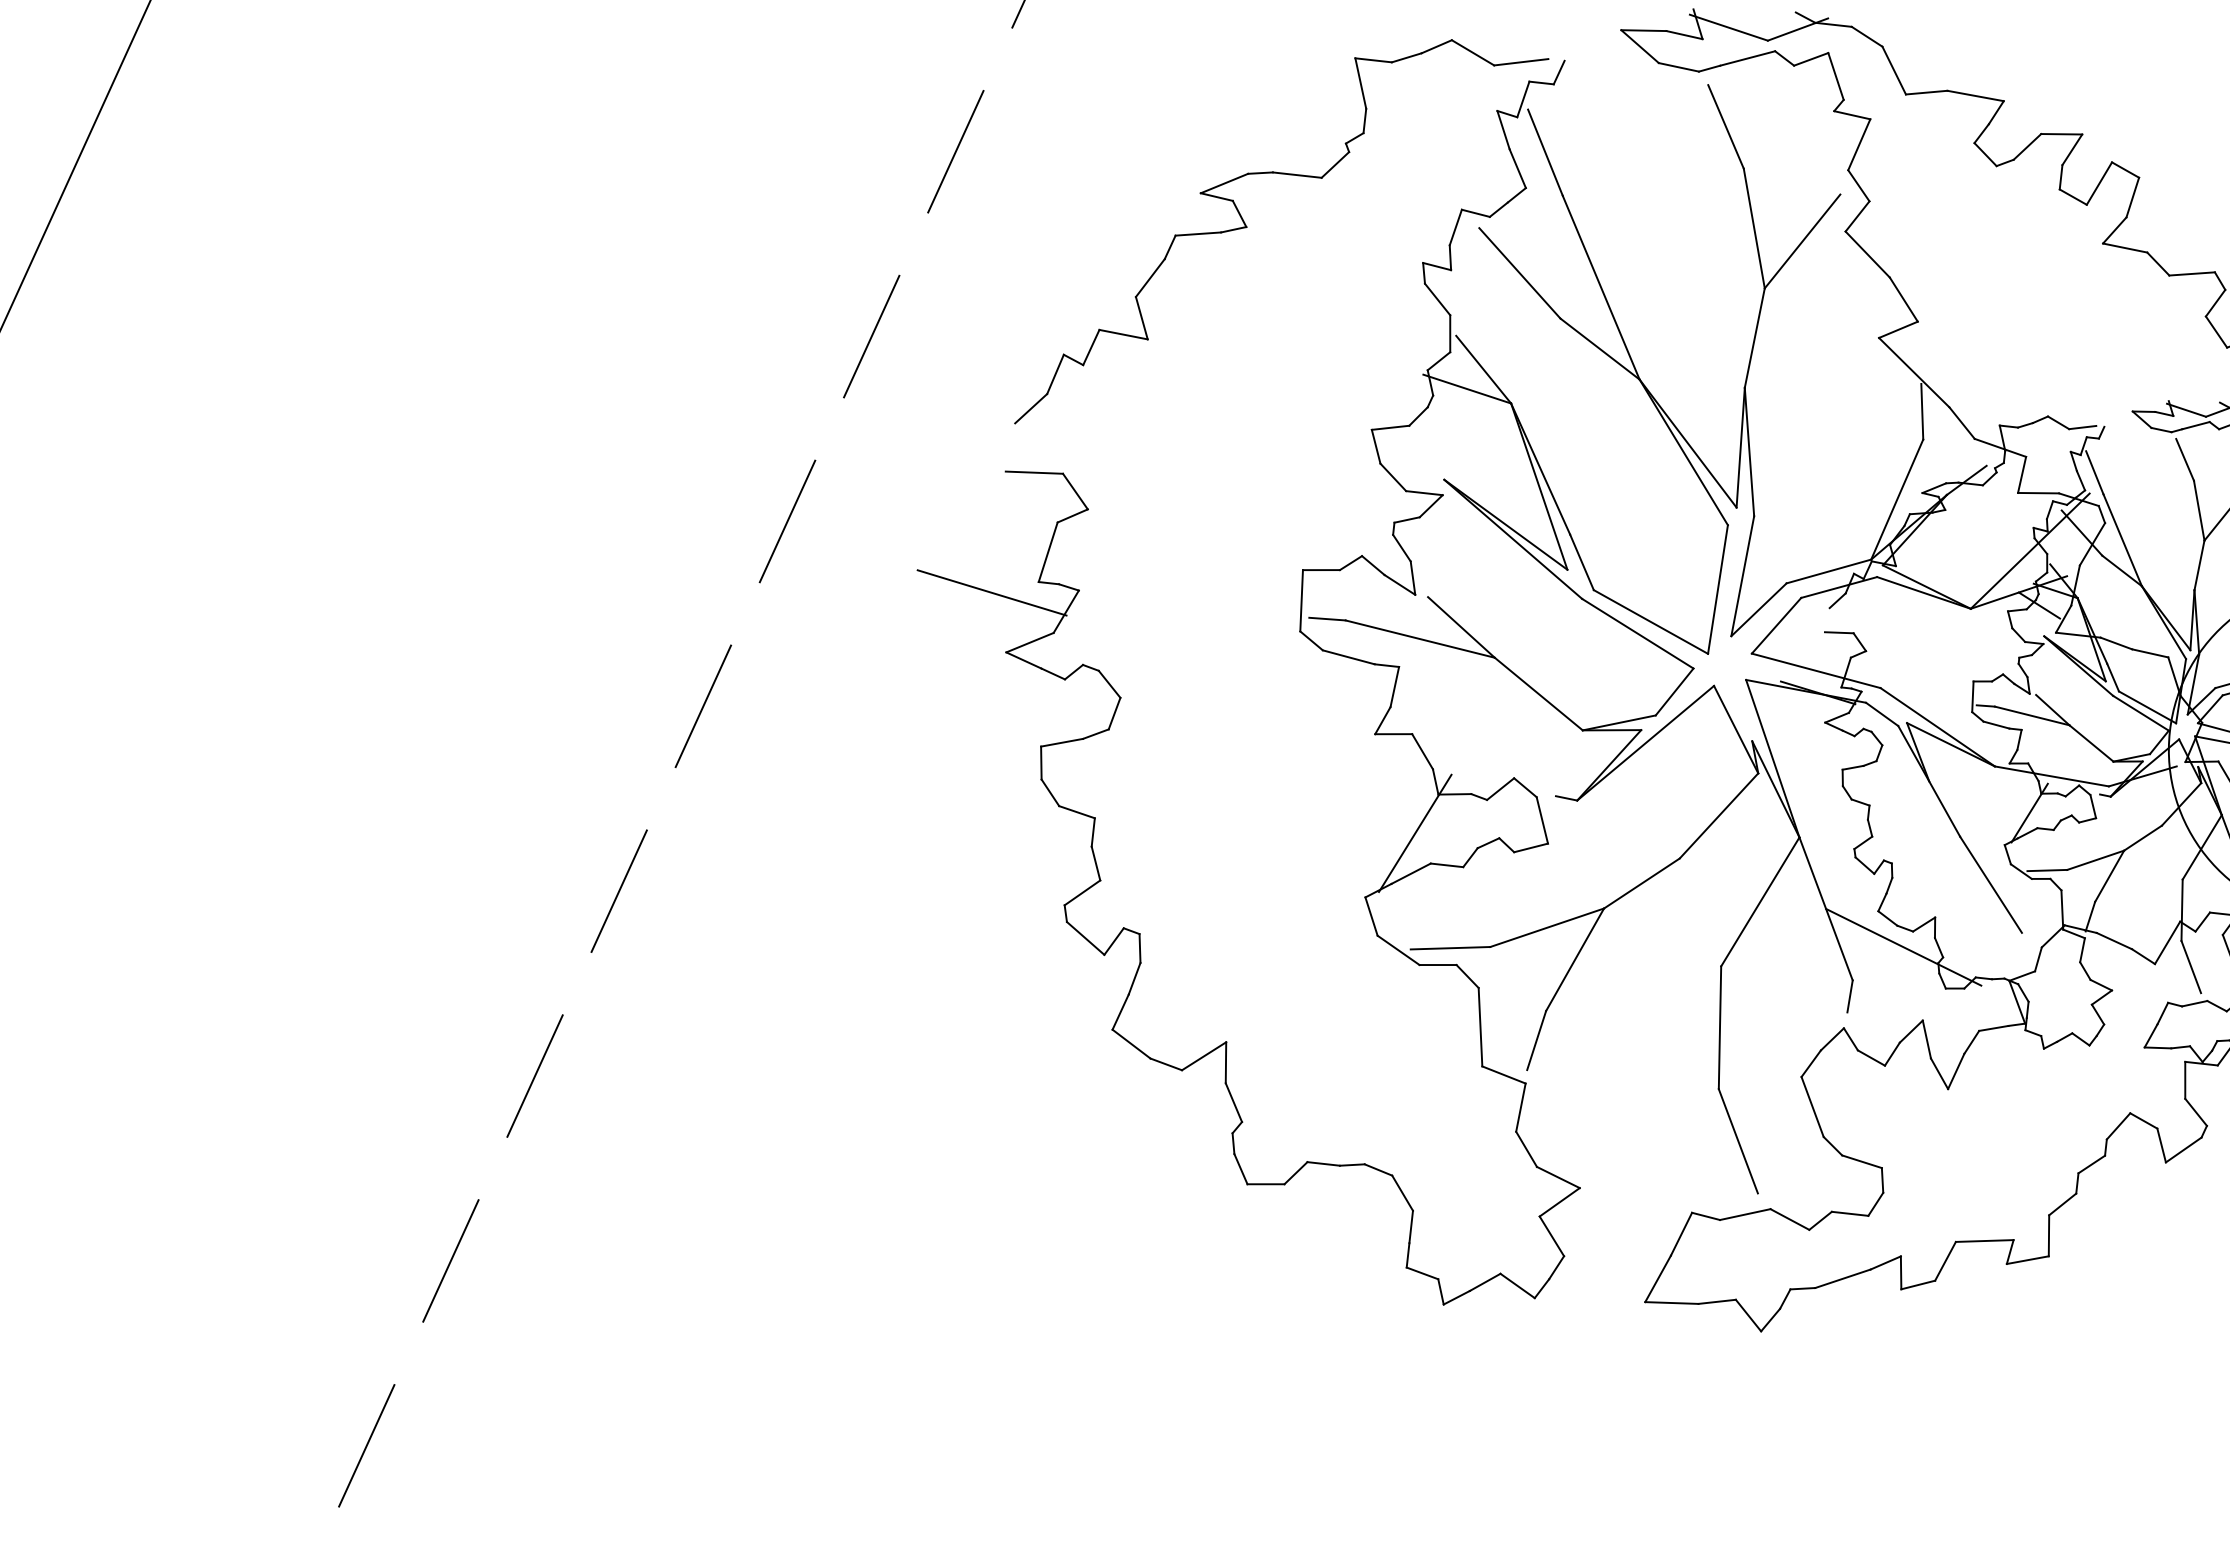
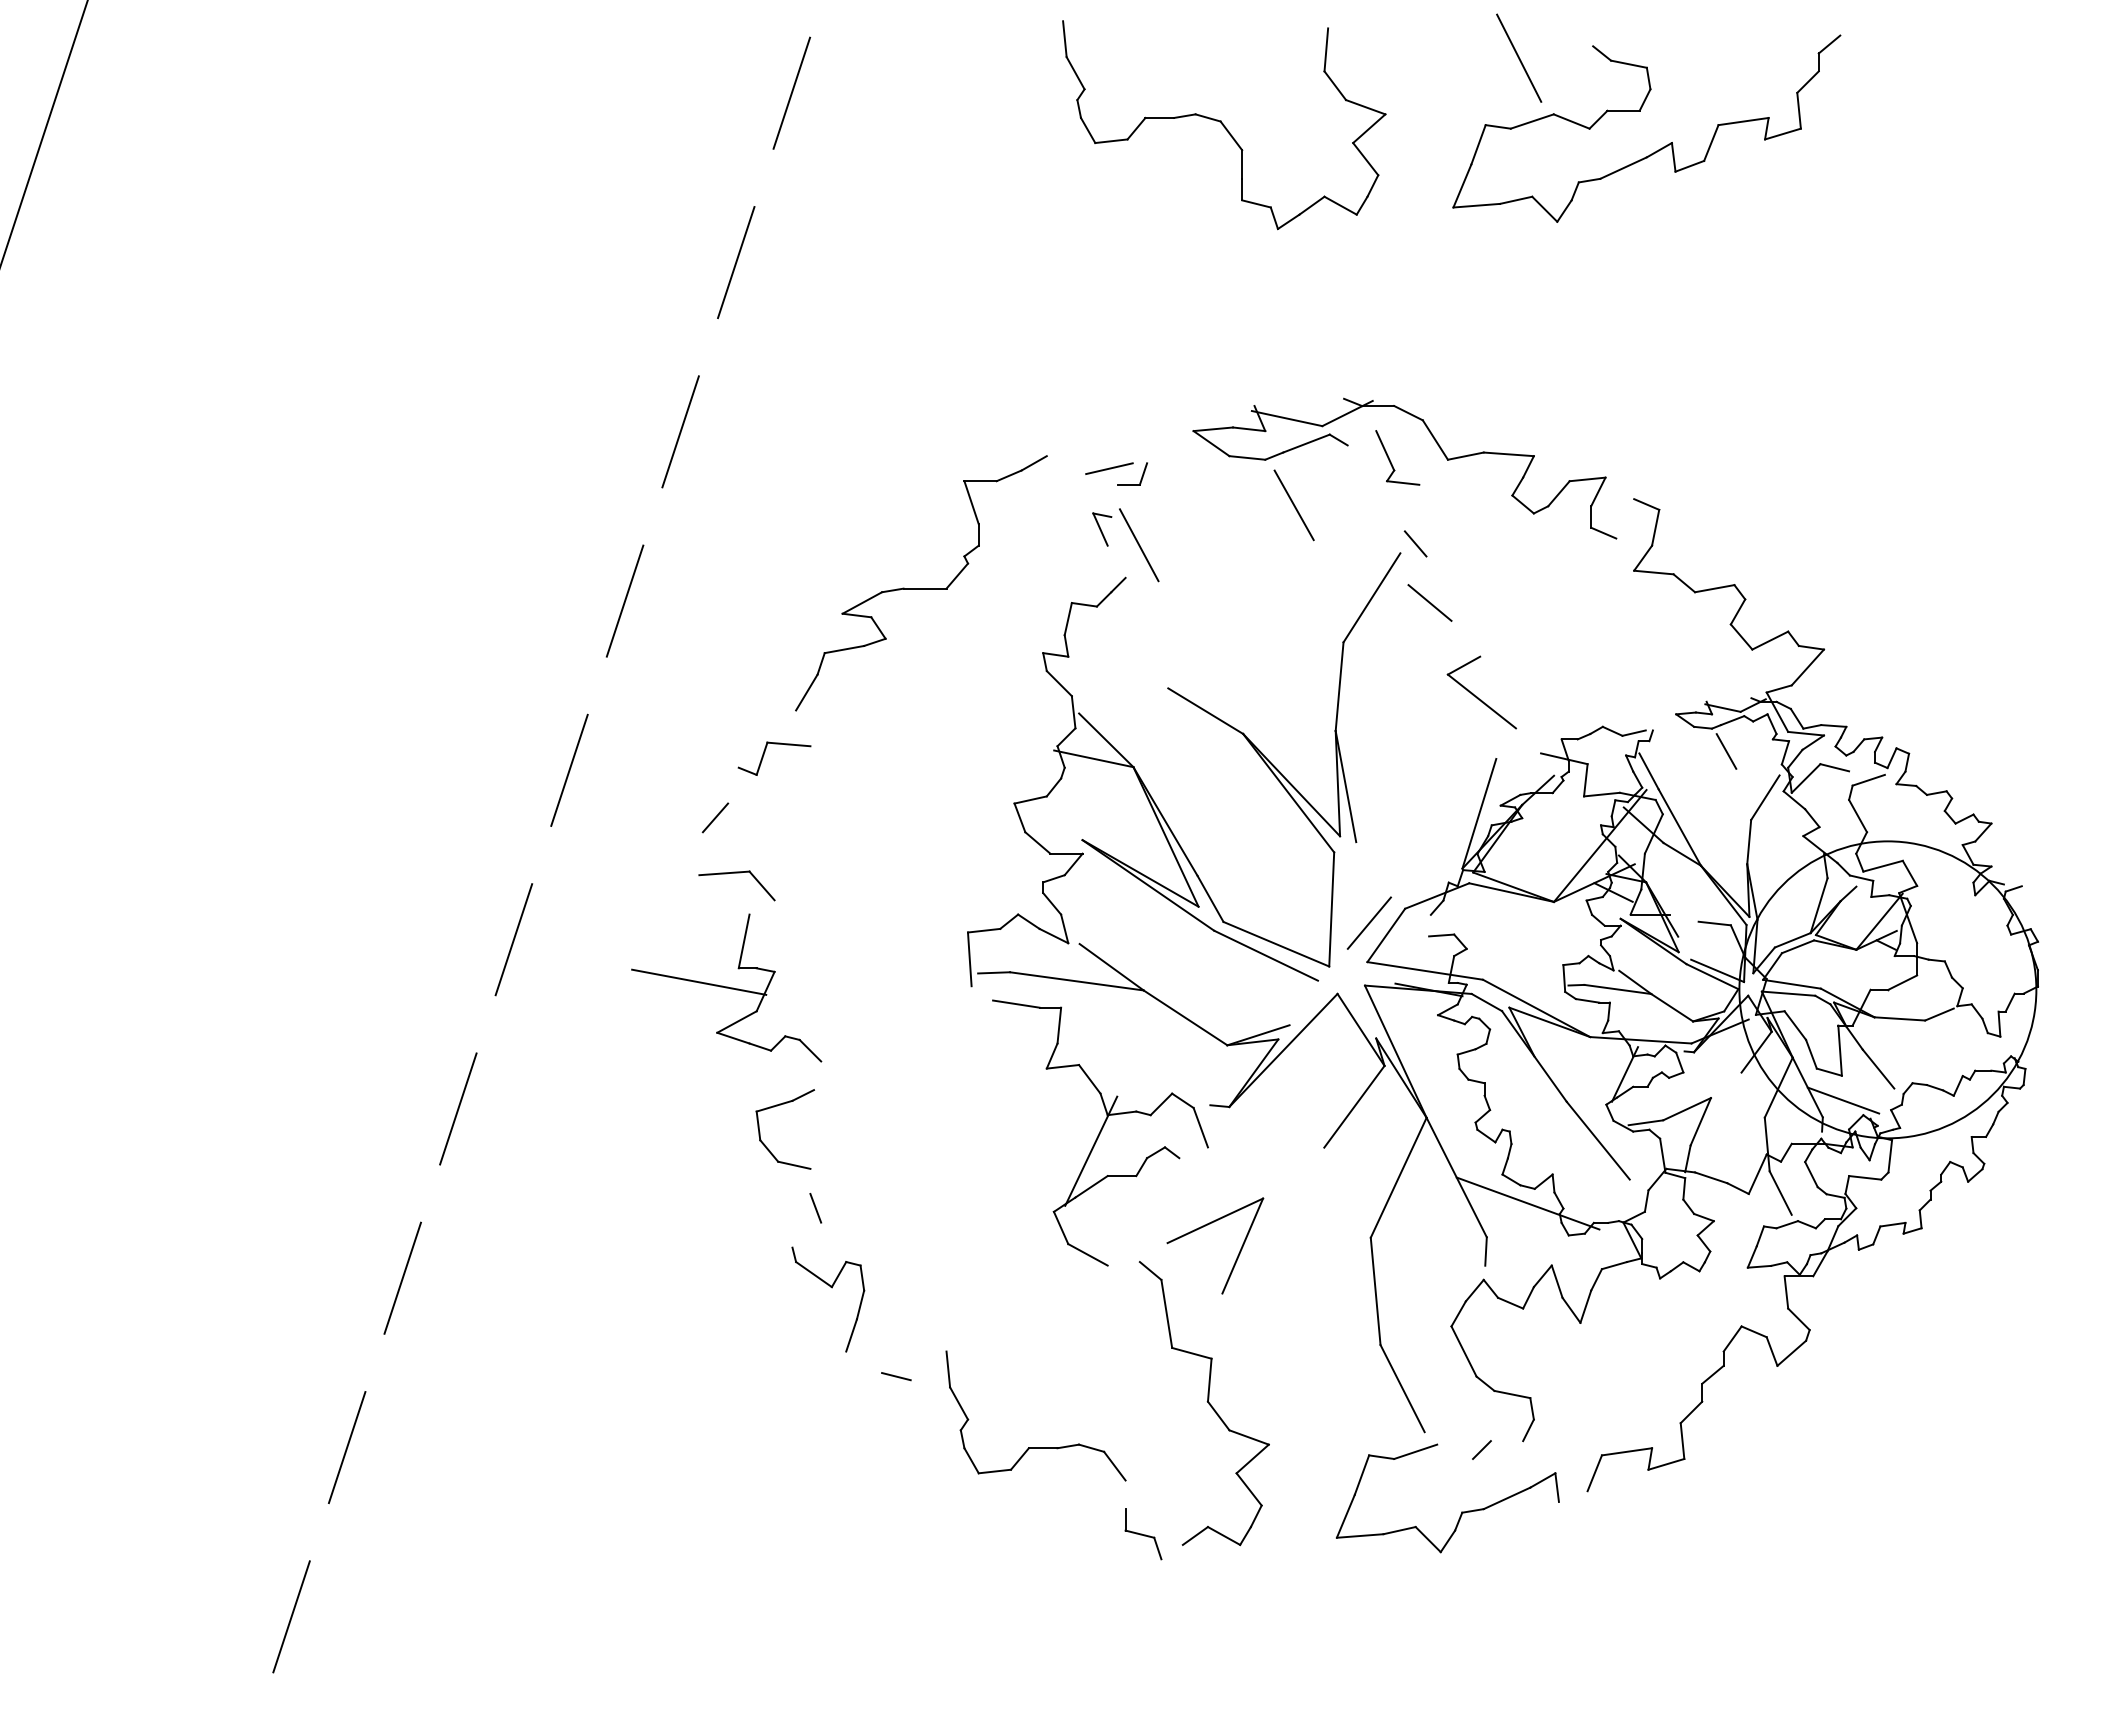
line: (1473, 53) -> (1066, 465), removed
line: (1810, 59) -> (1361, 438), removed
line: (1523, 98) -> (1114, 500), removed
line: (1858, 144) -> (1411, 507), removed
line: (1517, 168) -> (1116, 561), removed
line: (2099, 183) -> (1625, 518), removed
line: (1857, 216) -> (1417, 570), removed
line: (1754, 228) -> (1328, 591), removed
line: (1519, 272) -> (1128, 652), removed
line: (1600, 287) -> (1200, 657), removed
line: (1903, 299) -> (1465, 638), removed
line: (1142, 318) -> (803, 728), removed
line: (1055, 374) -> (733, 785), removed
line: (1922, 411) -> (1492, 734), removed
line: (1962, 422) -> (1528, 740), removed
line: (2199, 509) -> (1743, 793), removed
line: (1072, 515) -> (761, 907), removed
line: (1828, 570) -> (1426, 882), removed
line: (1742, 576) -> (1351, 895), removed
line: (1311, 641) -> (982, 993), removed
line: (2115, 642) -> (1683, 917), removed
line: (2112, 676) -> (1684, 947), removed
line: (1674, 691) -> (1303, 1002), removed
line: (1114, 713) -> (817, 1075), removed
line: (1093, 831) -> (810, 1180), removed
line: (2142, 838) -> (1725, 1085), removed
line: (1530, 847) -> (1193, 1152), removed
line: (1641, 882) -> (1293, 1172), removed
line: (1082, 892) -> (806, 1234), removed
line: (1449, 947) -> (1132, 1247), removed
line: (1437, 964) -> (1123, 1263), removed
line: (1536, 1039) -> (1216, 1319), removed
line: (1131, 1044) -> (864, 1362), removed
line: (1204, 1055) -> (928, 1365), removed
line: (1849, 1214) -> (1506, 1441), removed
line: (1790, 1219) -> (1455, 1451), removed
line: (1411, 1226) -> (1125, 1494), removed
line: (1917, 1284) -> (1572, 1496), removed
line: (1456, 1296) -> (1171, 1551), removed

